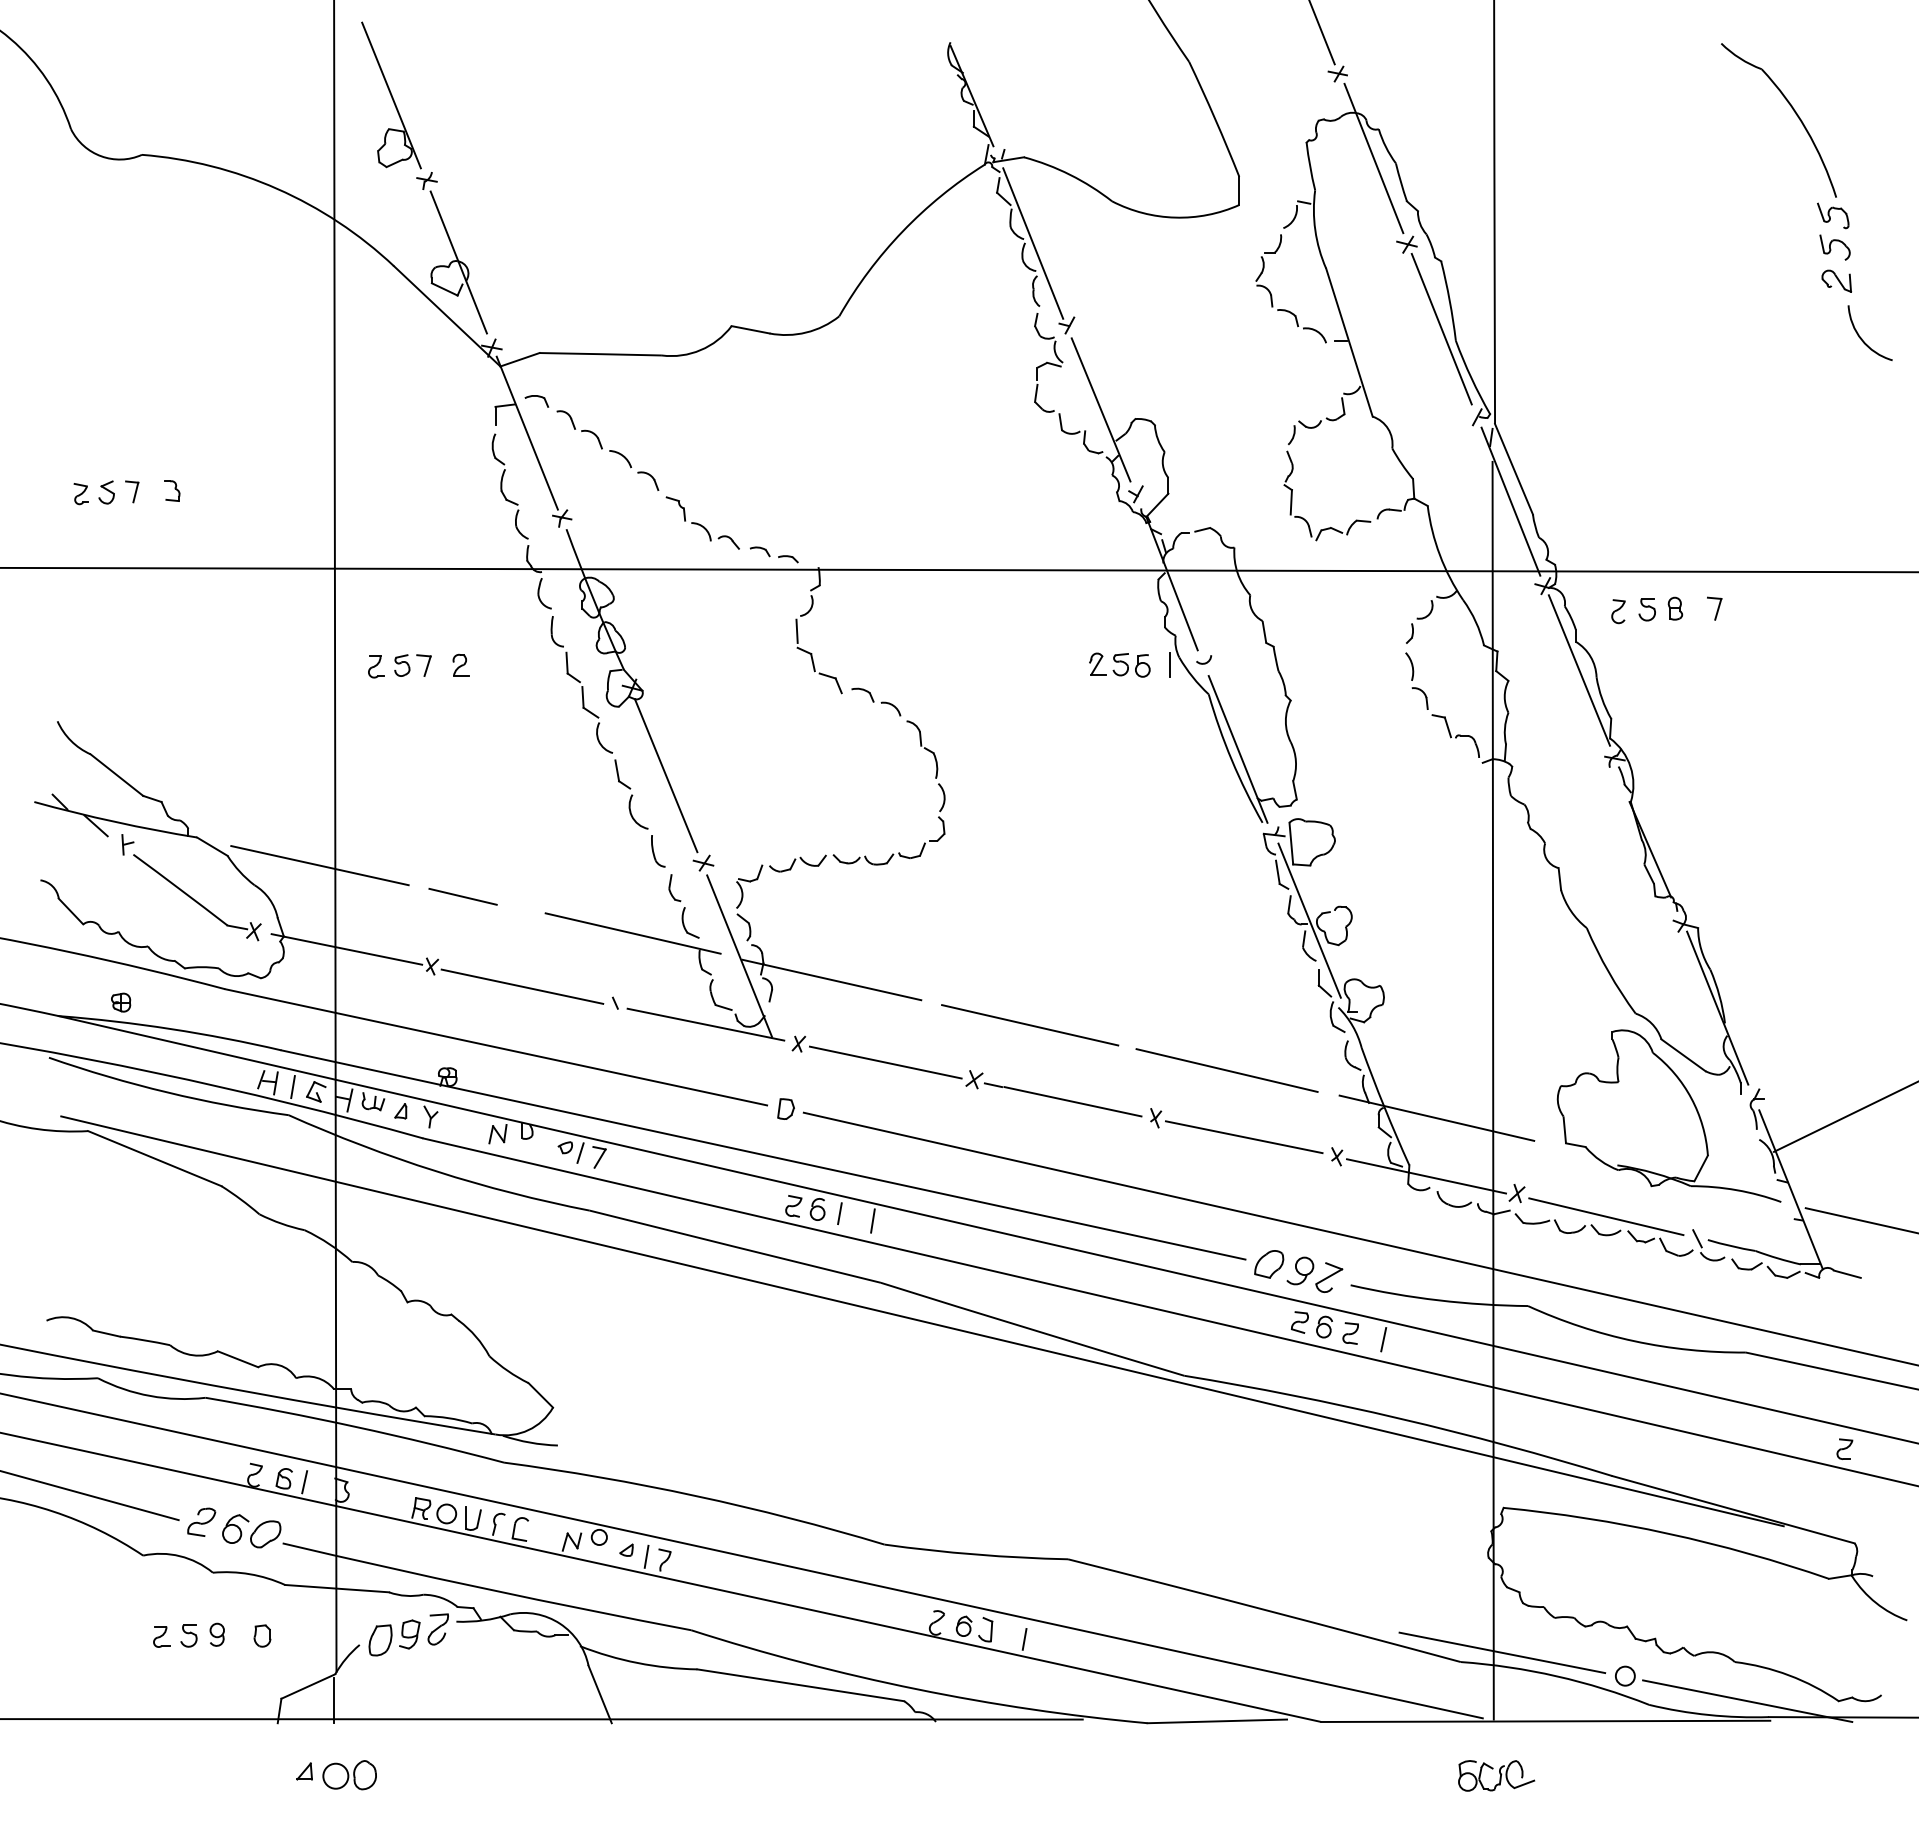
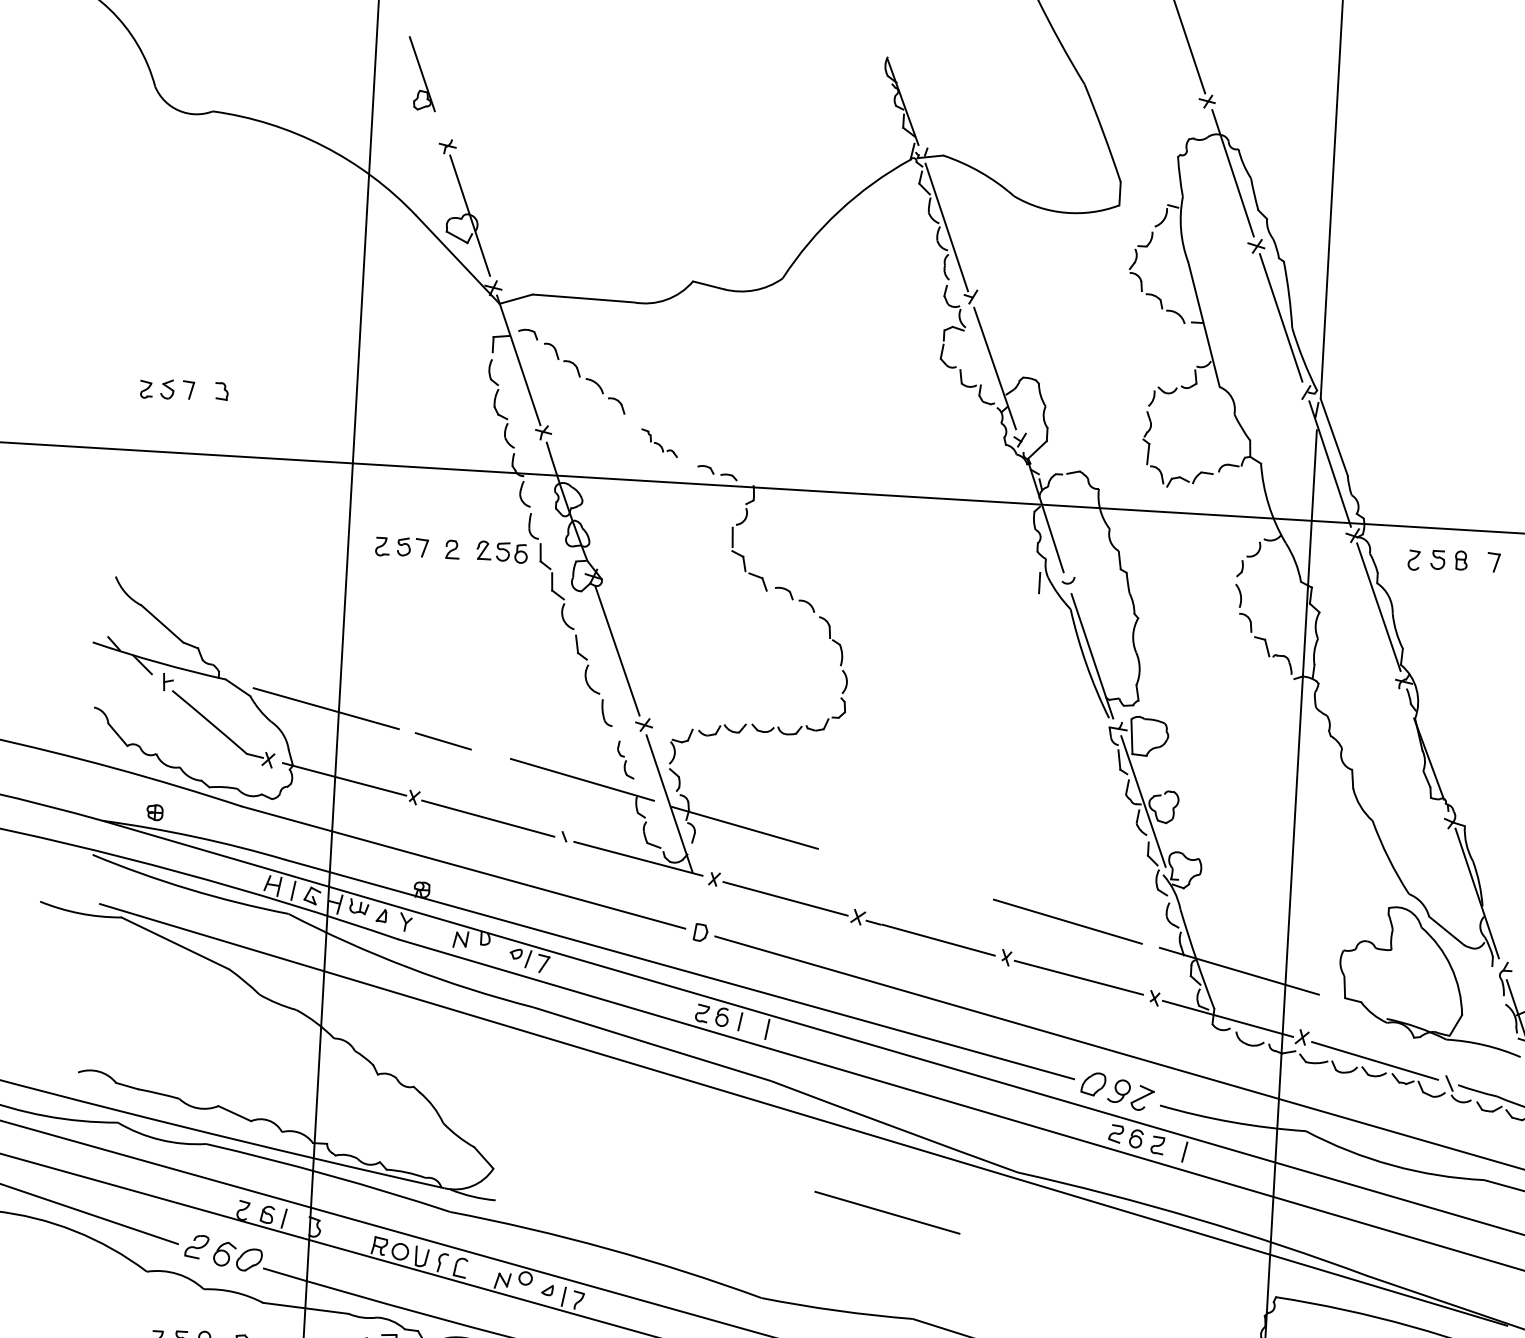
part: (391, 95) -> (422, 74), size x0.6
part: (702, 522) -> (659, 442), size x0.6
part: (1119, 664) -> (502, 551), moved
part: (683, 906) -> (625, 759), size x0.7
line: (1030, 1025) -> (887, 1212), moved

